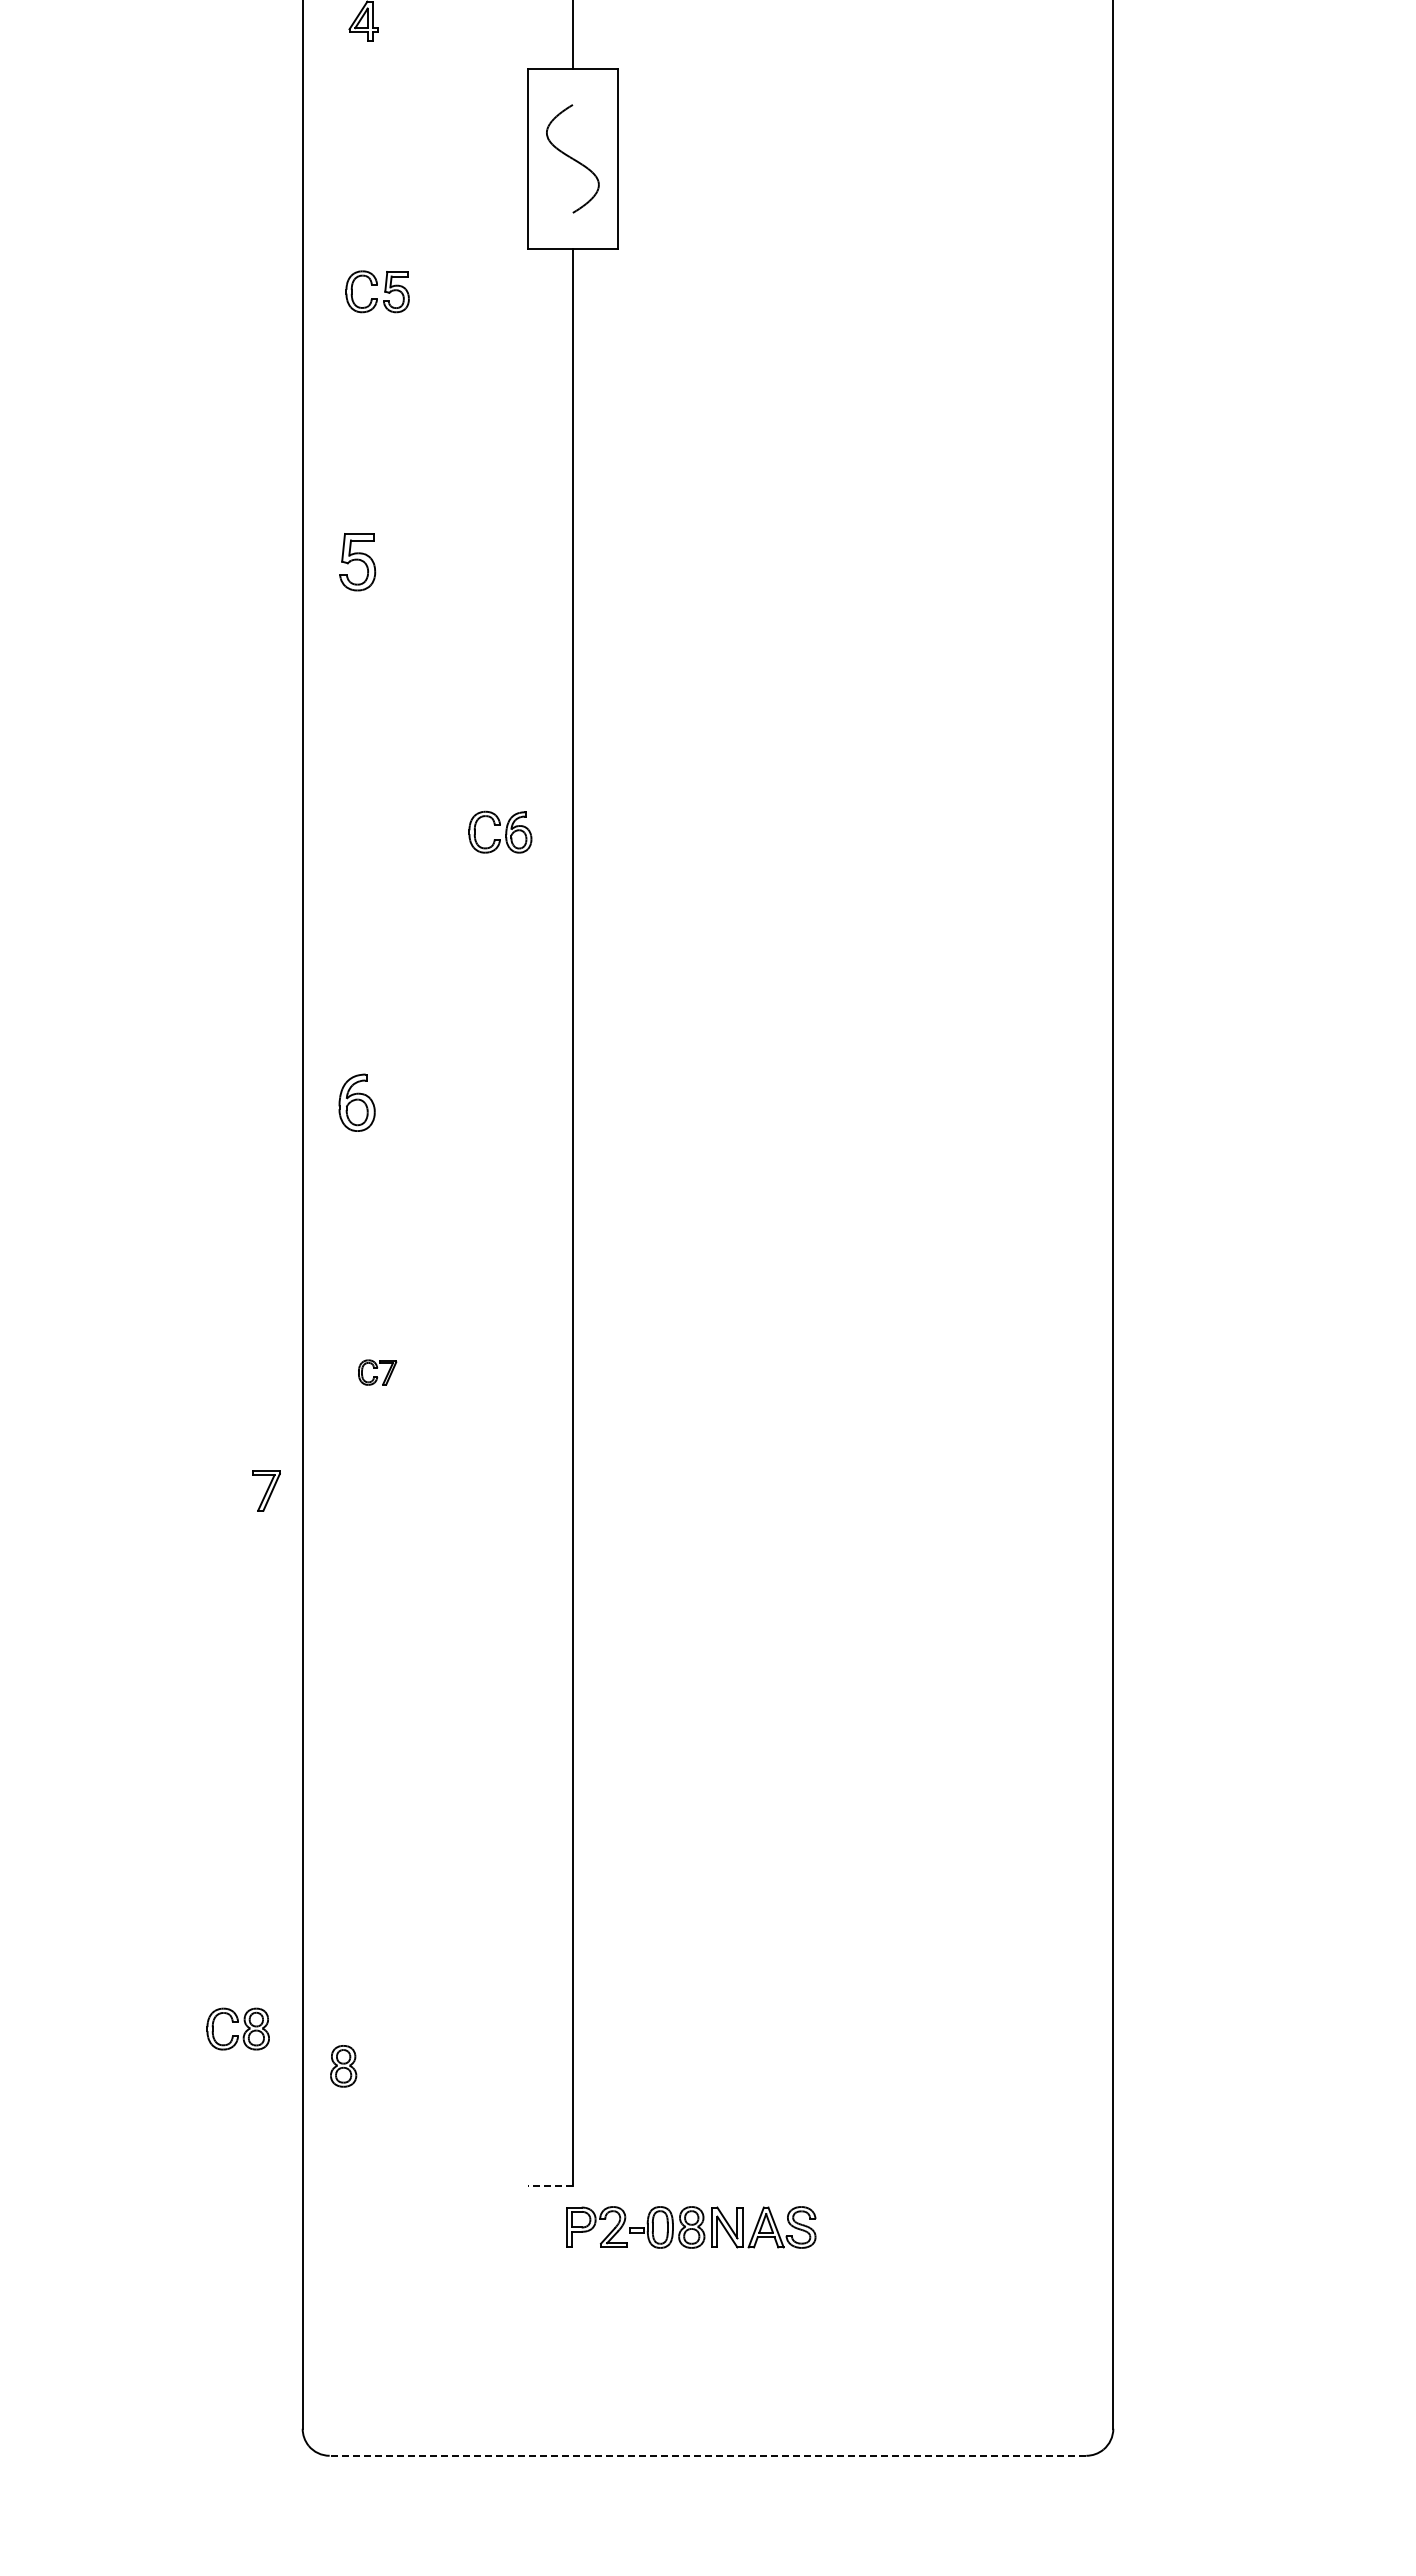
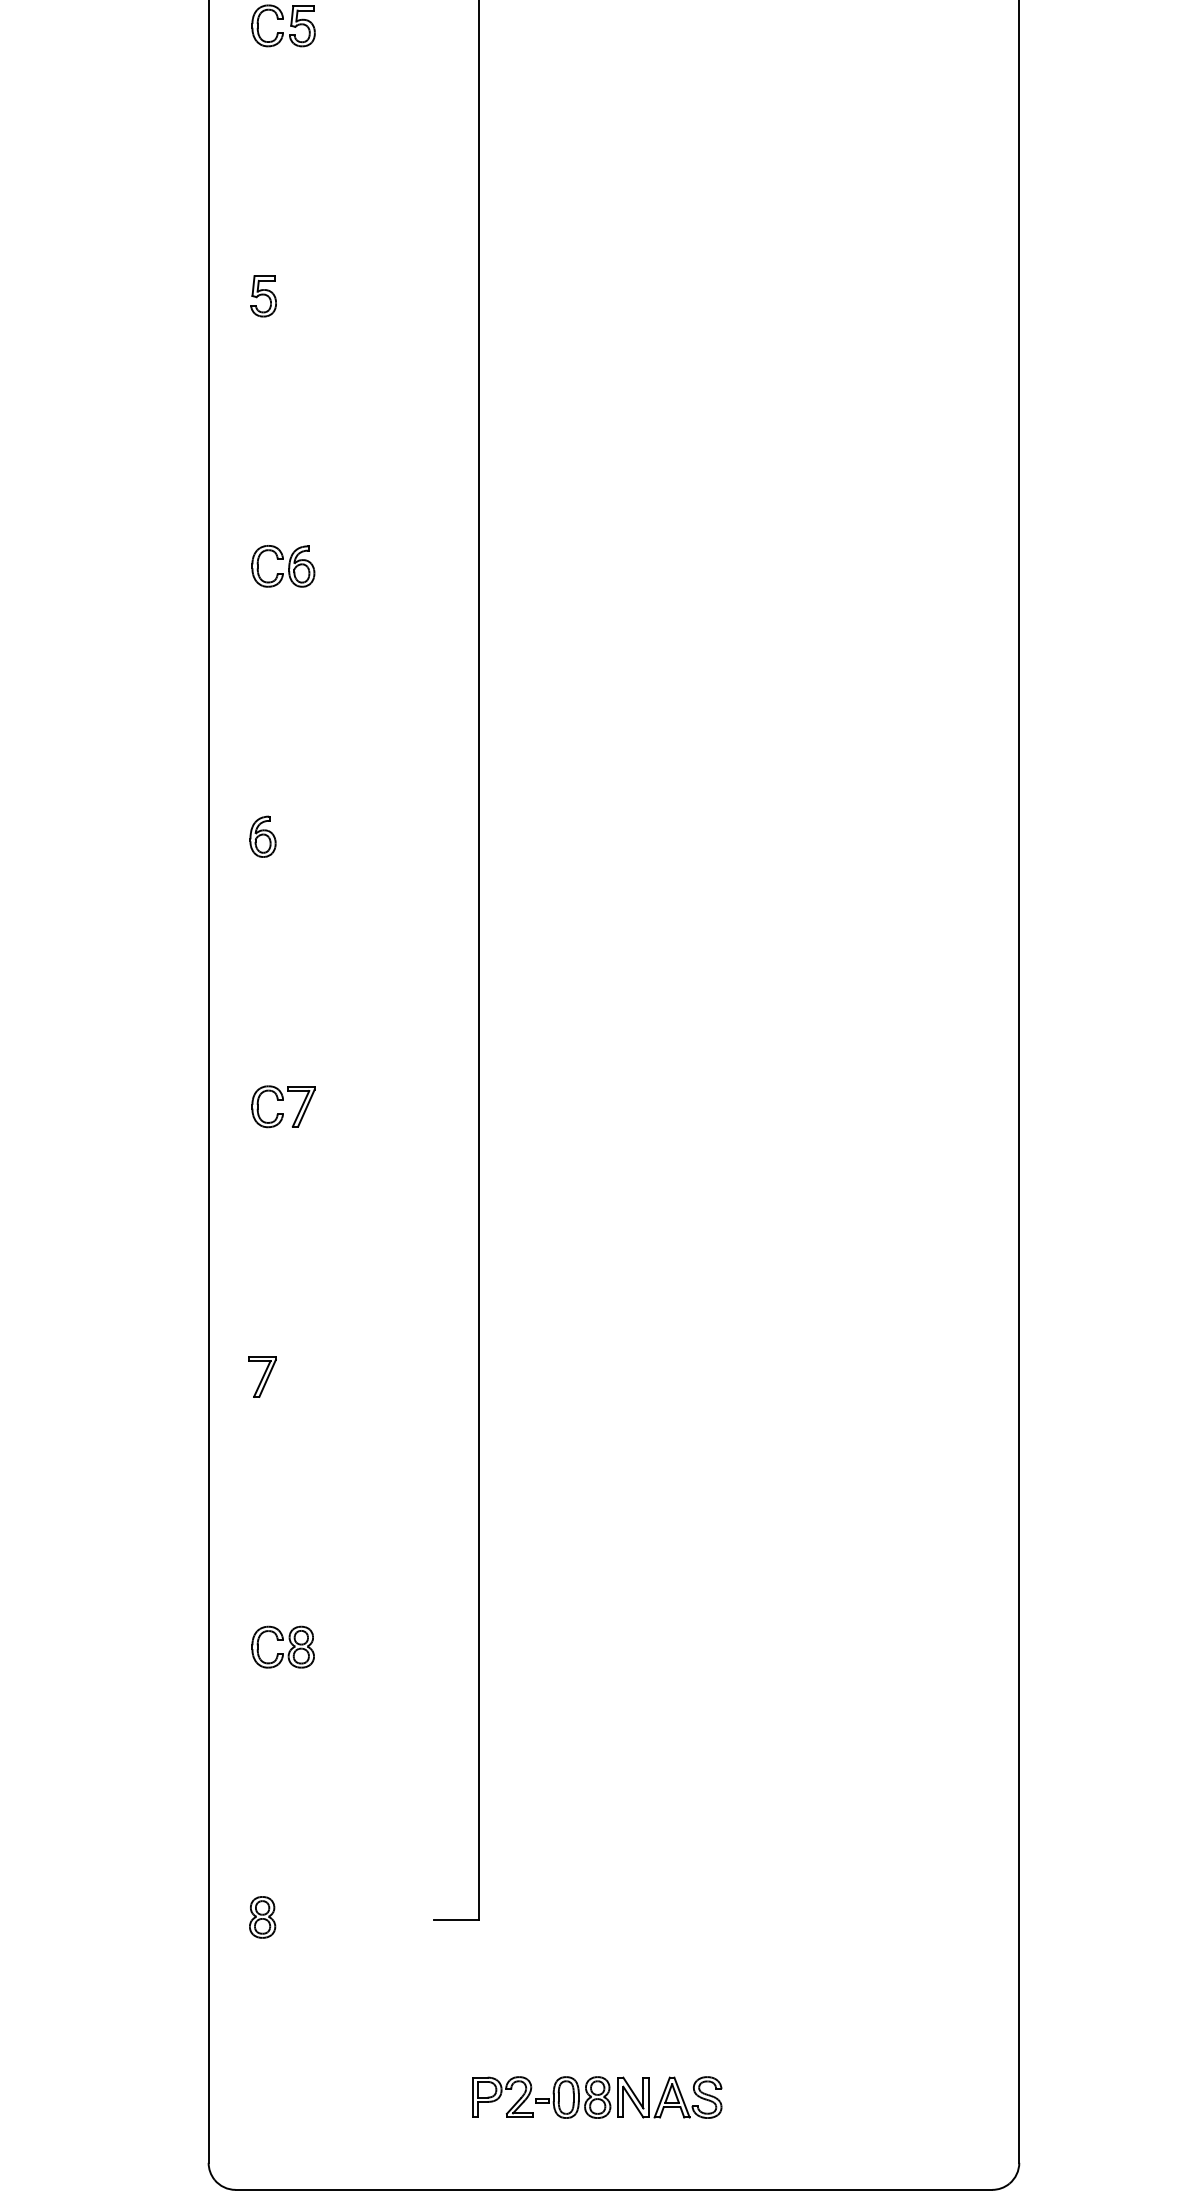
part: (357, 562) -> (263, 296), size x0.71
part: (500, 831) -> (283, 565), moved
part: (356, 1102) -> (262, 836), size x0.71
part: (377, 1372) -> (283, 1106), size x1.67
part: (266, 1490) -> (262, 1376), moved
part: (237, 2028) -> (282, 1646), moved
part: (343, 2066) -> (262, 1917), moved
line: (550, 2185) -> (456, 1919), dashed -> solid
part: (691, 2227) -> (597, 2097), moved
line: (707, 2455) -> (613, 2189), dashed -> solid

